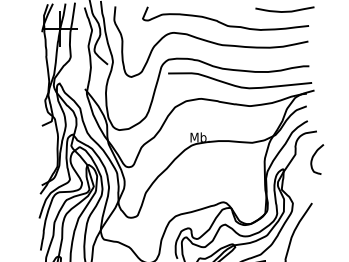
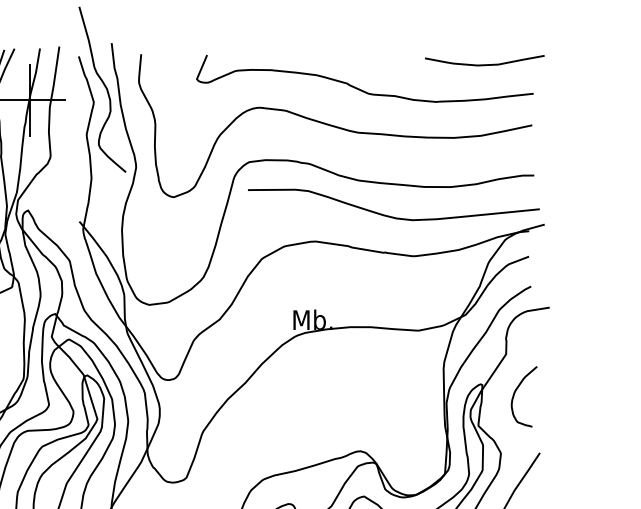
curve: (313, 158) -> (516, 394), moved

